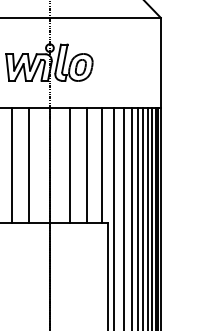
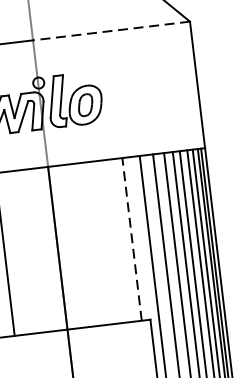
line: (105, 17) -> (111, 30), solid -> dashed
line: (29, 164) -> (29, 250), removed
line: (69, 164) -> (85, 243), removed
line: (86, 164) -> (109, 241), removed
line: (102, 165) -> (132, 239), solid -> dashed

